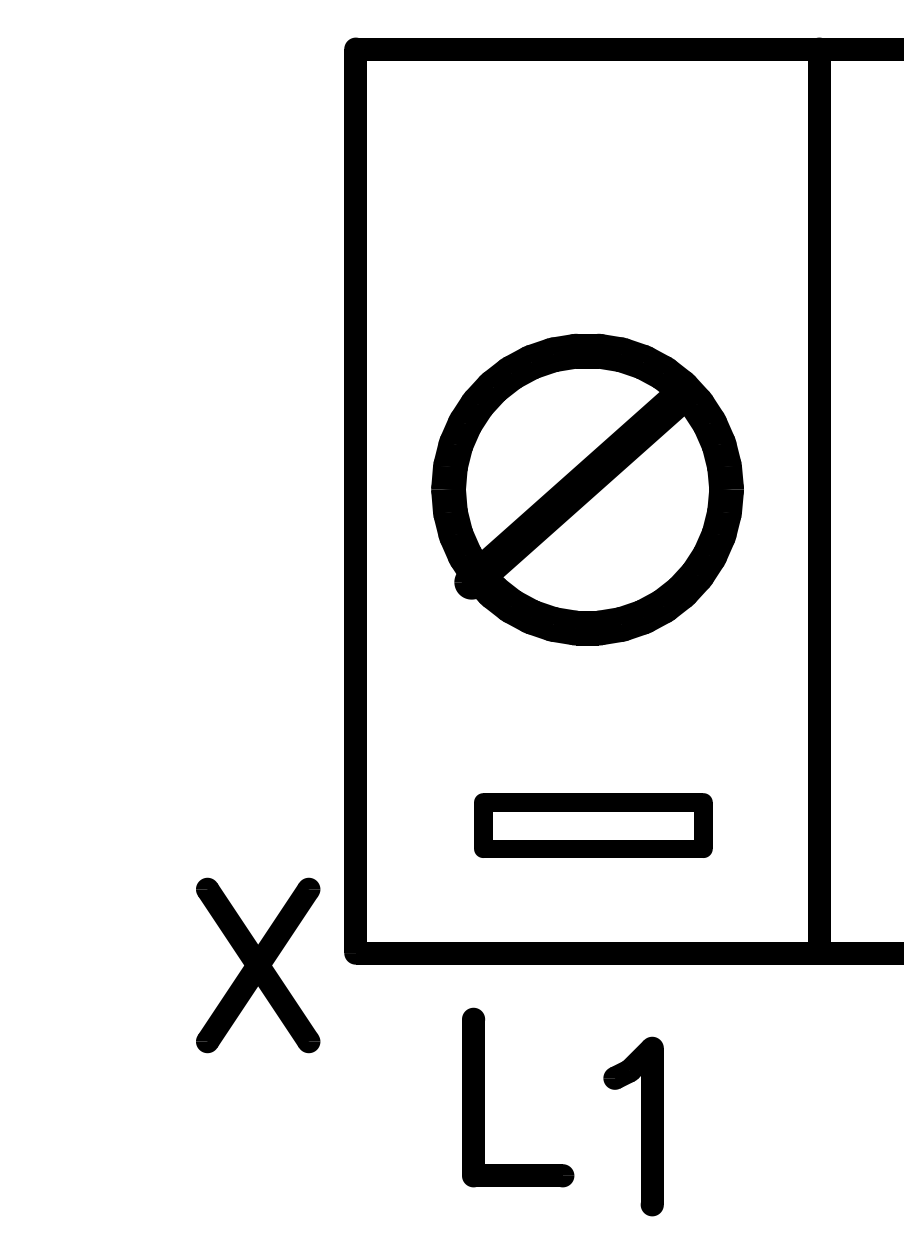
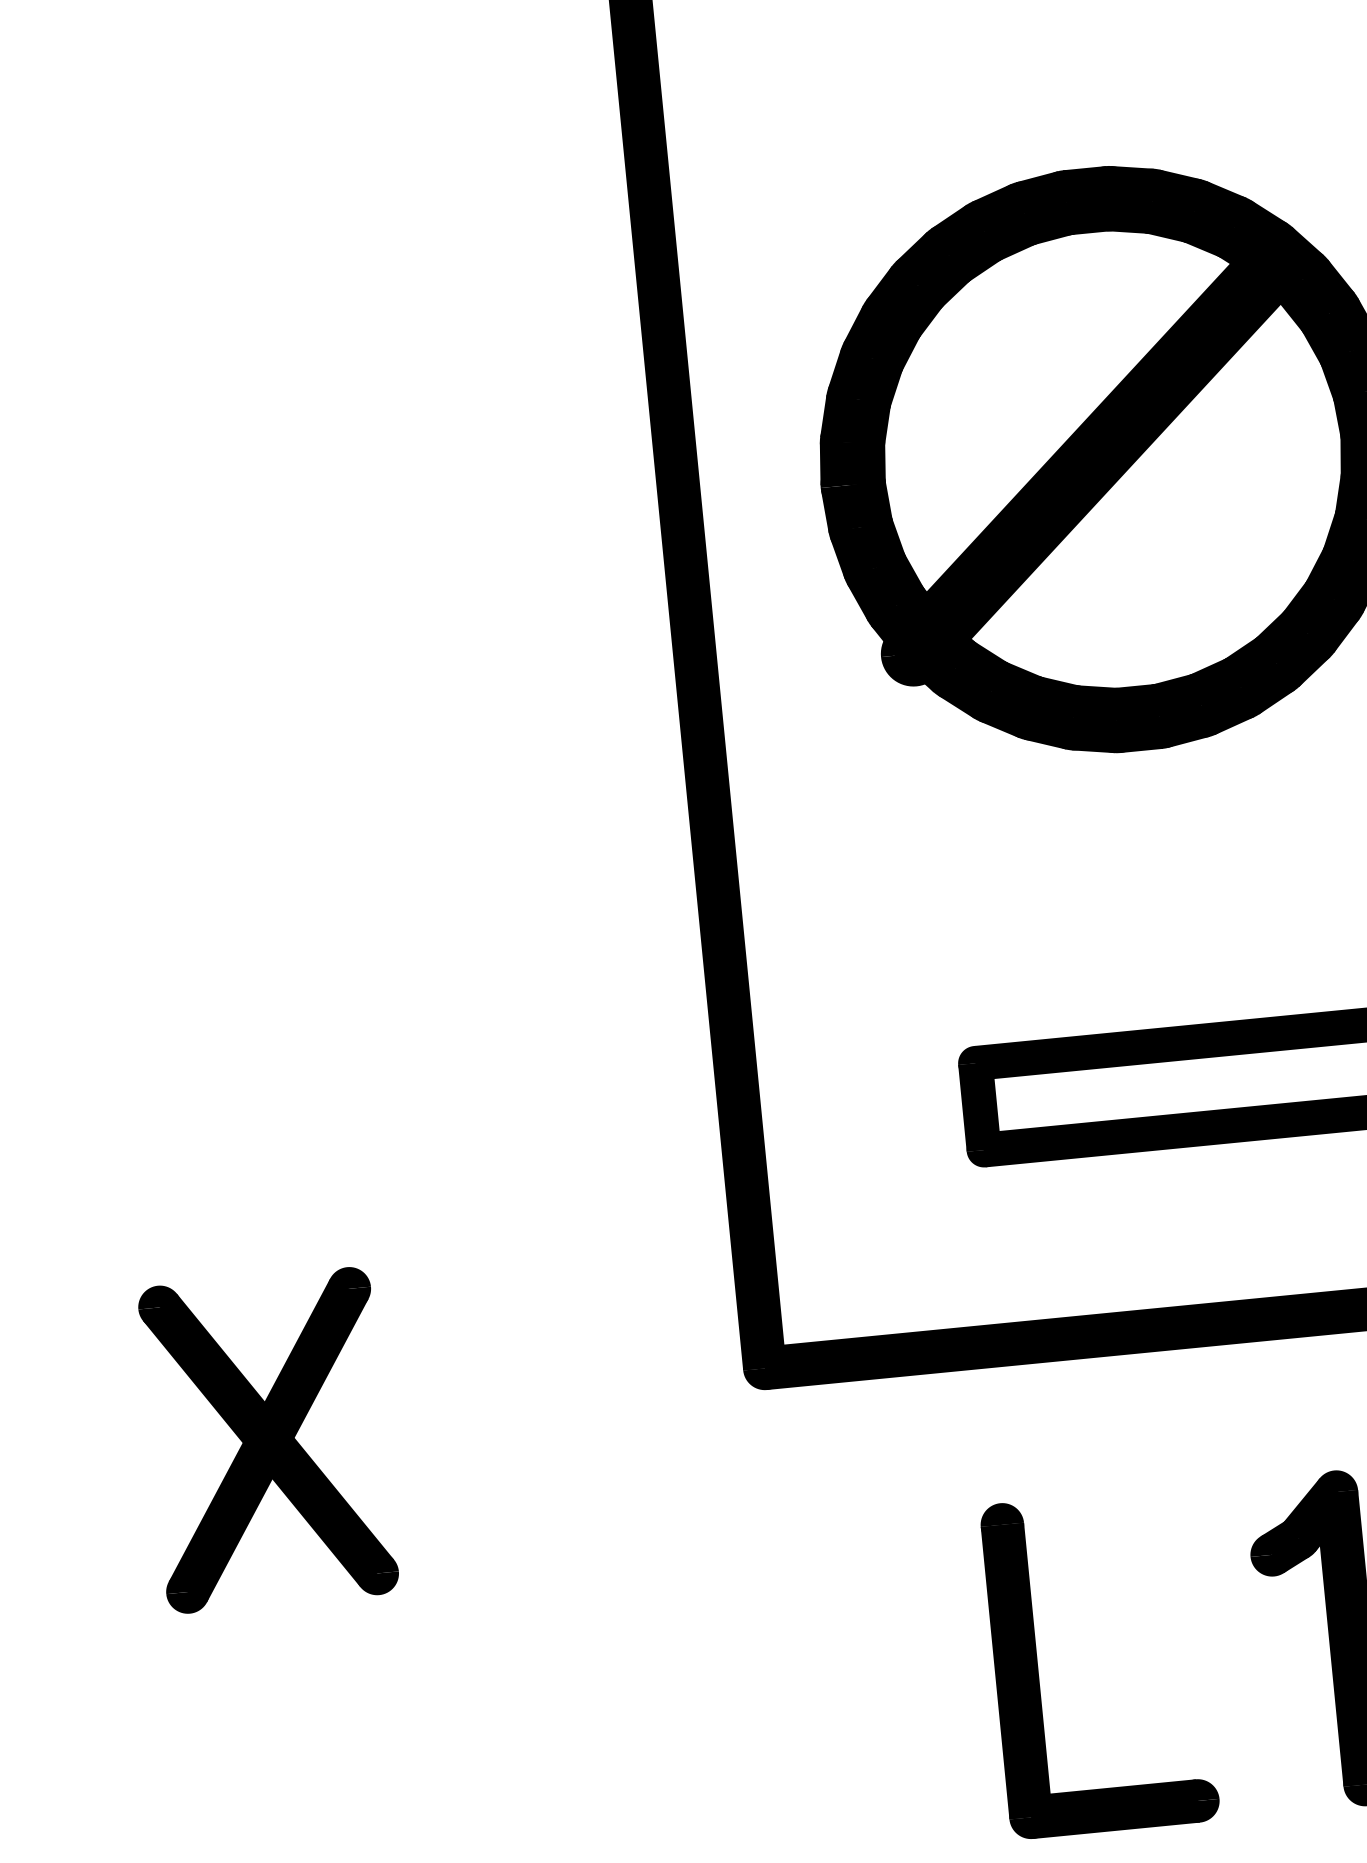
part: (258, 965) -> (269, 1440), moved
part: (484, 1097) -> (1037, 1668), moved

